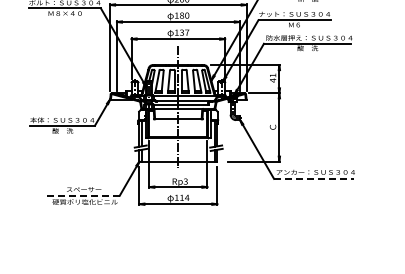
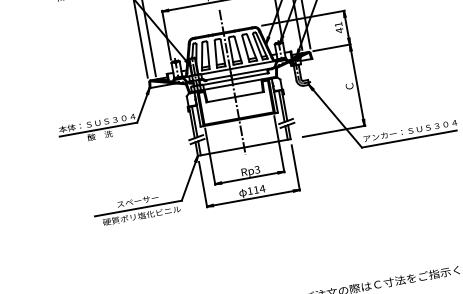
line: (313, 178) -> (408, 138), dashed -> solid
line: (82, 195) -> (137, 208), dashed -> solid

